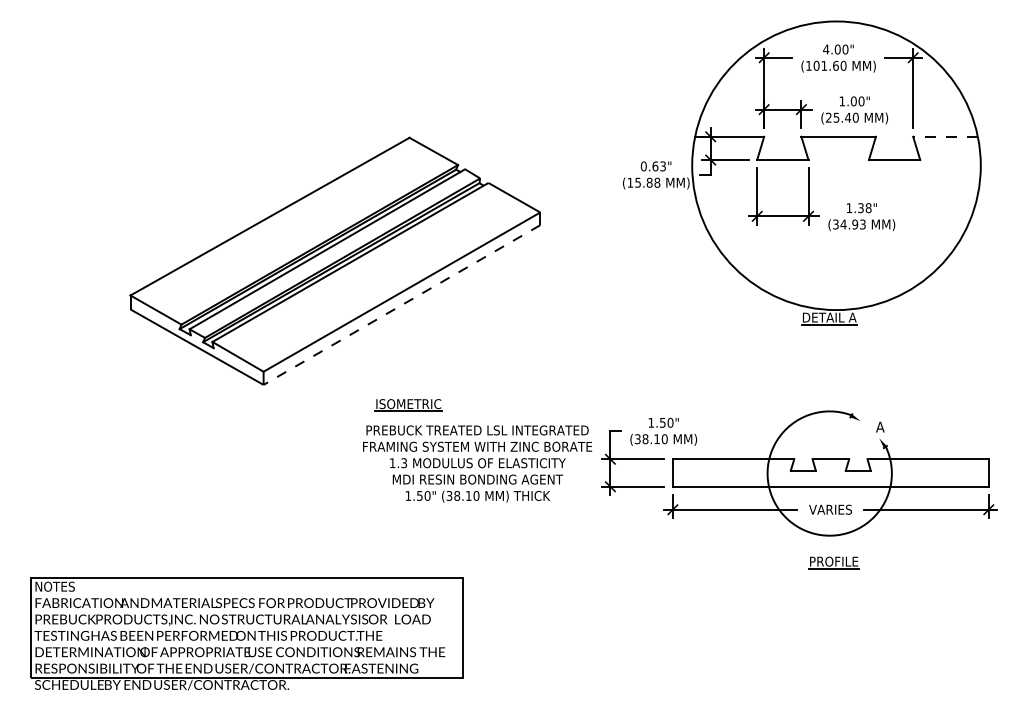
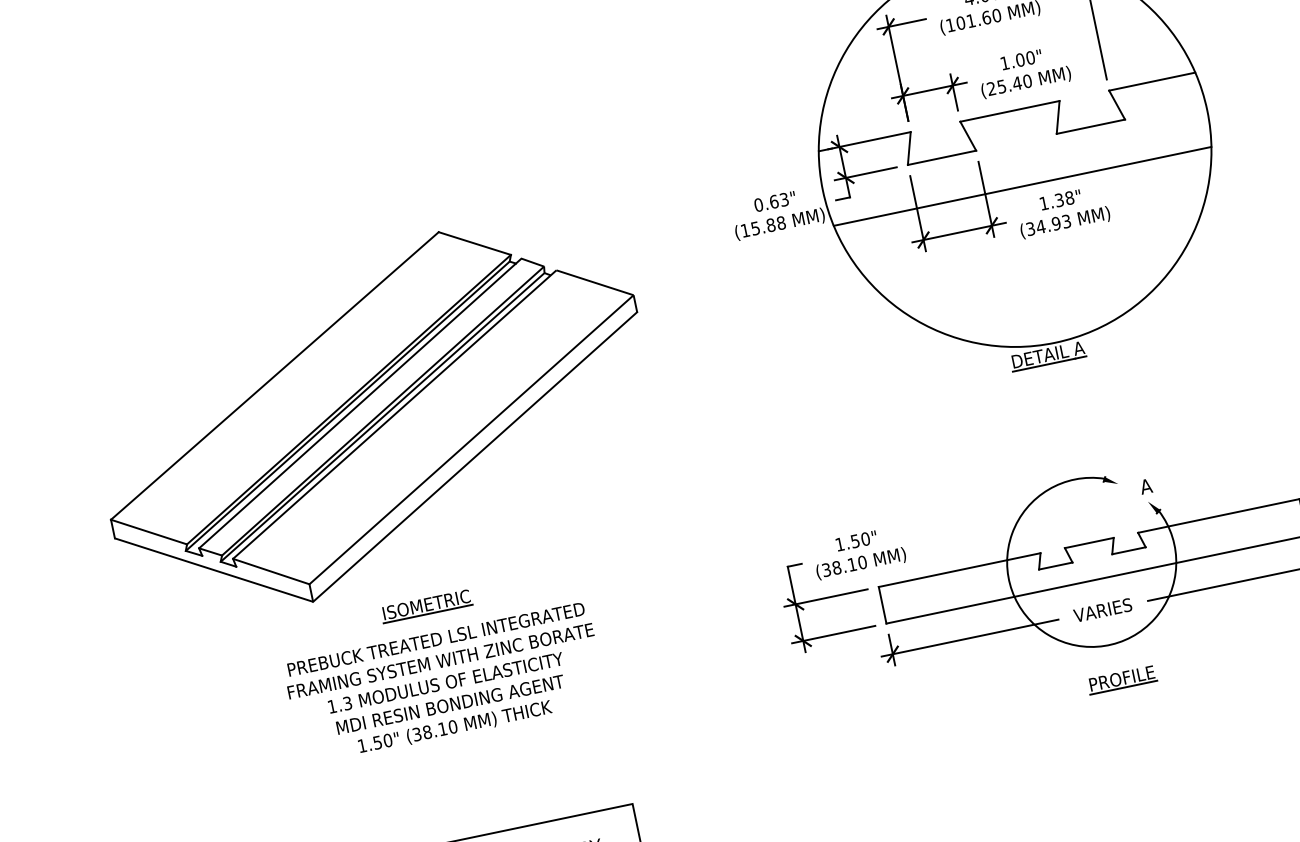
line: (945, 136) -> (1152, 81), dashed -> solid
line: (836, 192) -> (1022, 186), added
line: (401, 305) -> (474, 457), dashed -> solid
part: (408, 405) -> (426, 606), moved
text: (477, 463) -> (445, 683), moved

